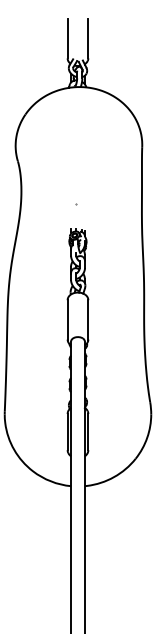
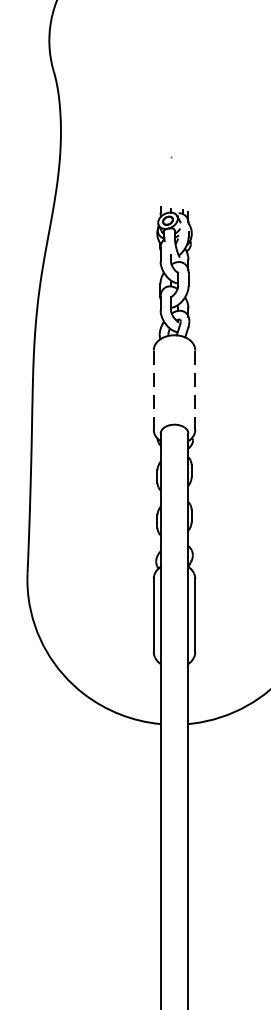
line: (67, 319) -> (153, 389), solid -> dashed
line: (88, 319) -> (195, 389), solid -> dashed

